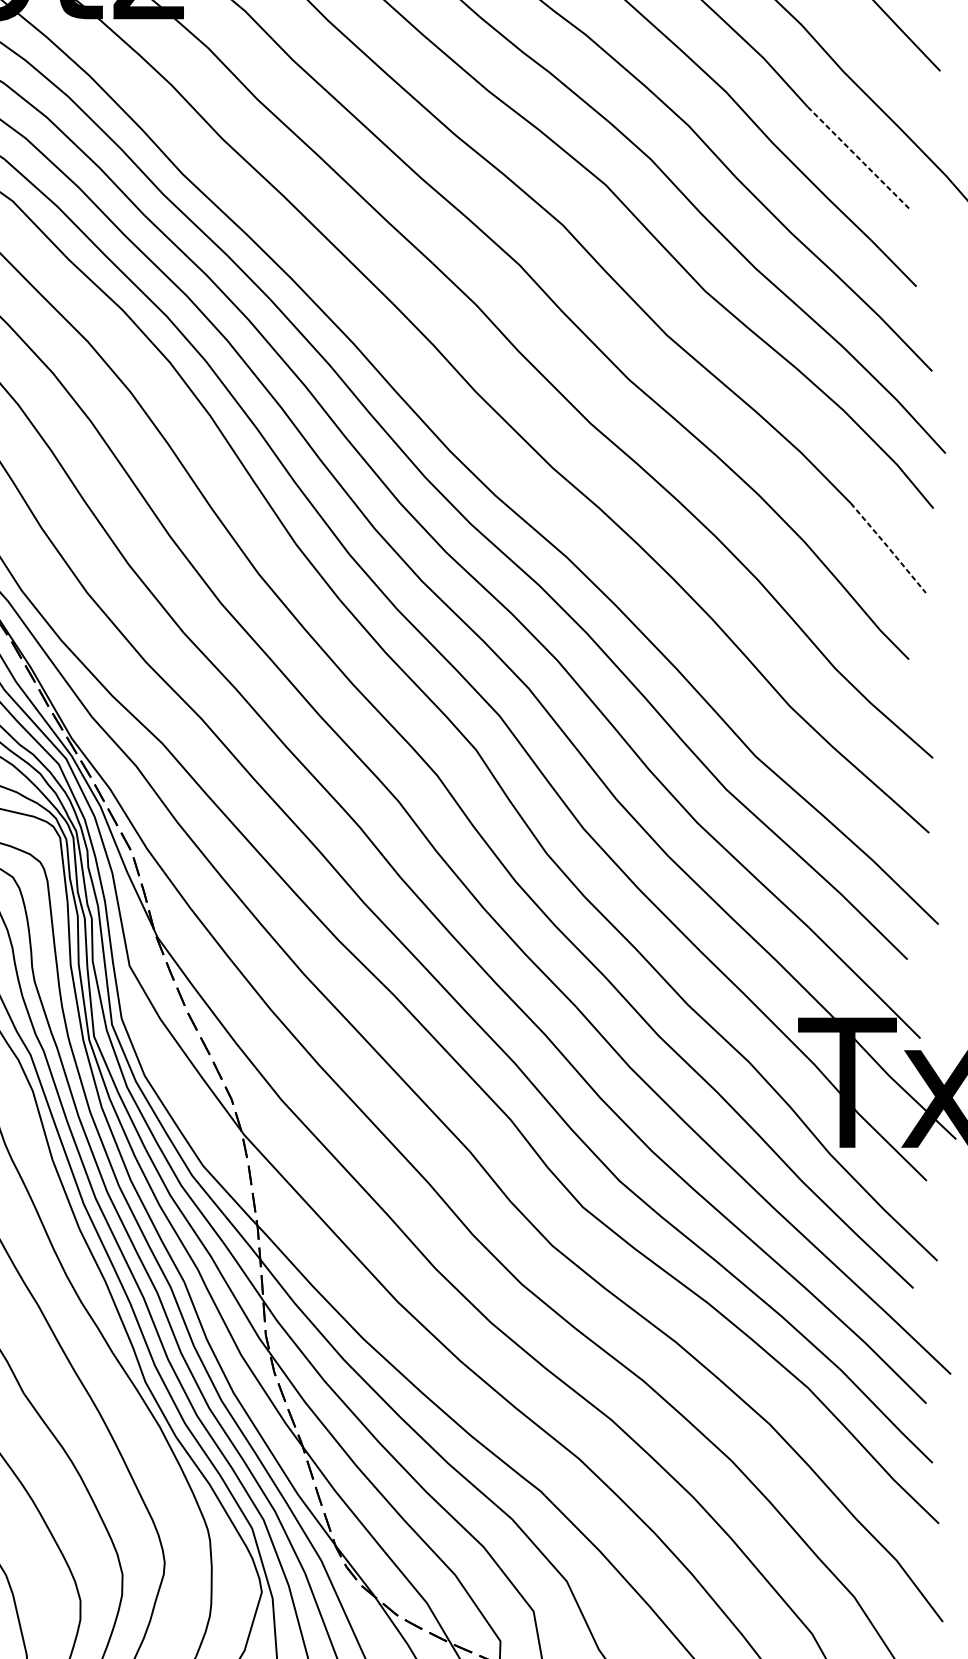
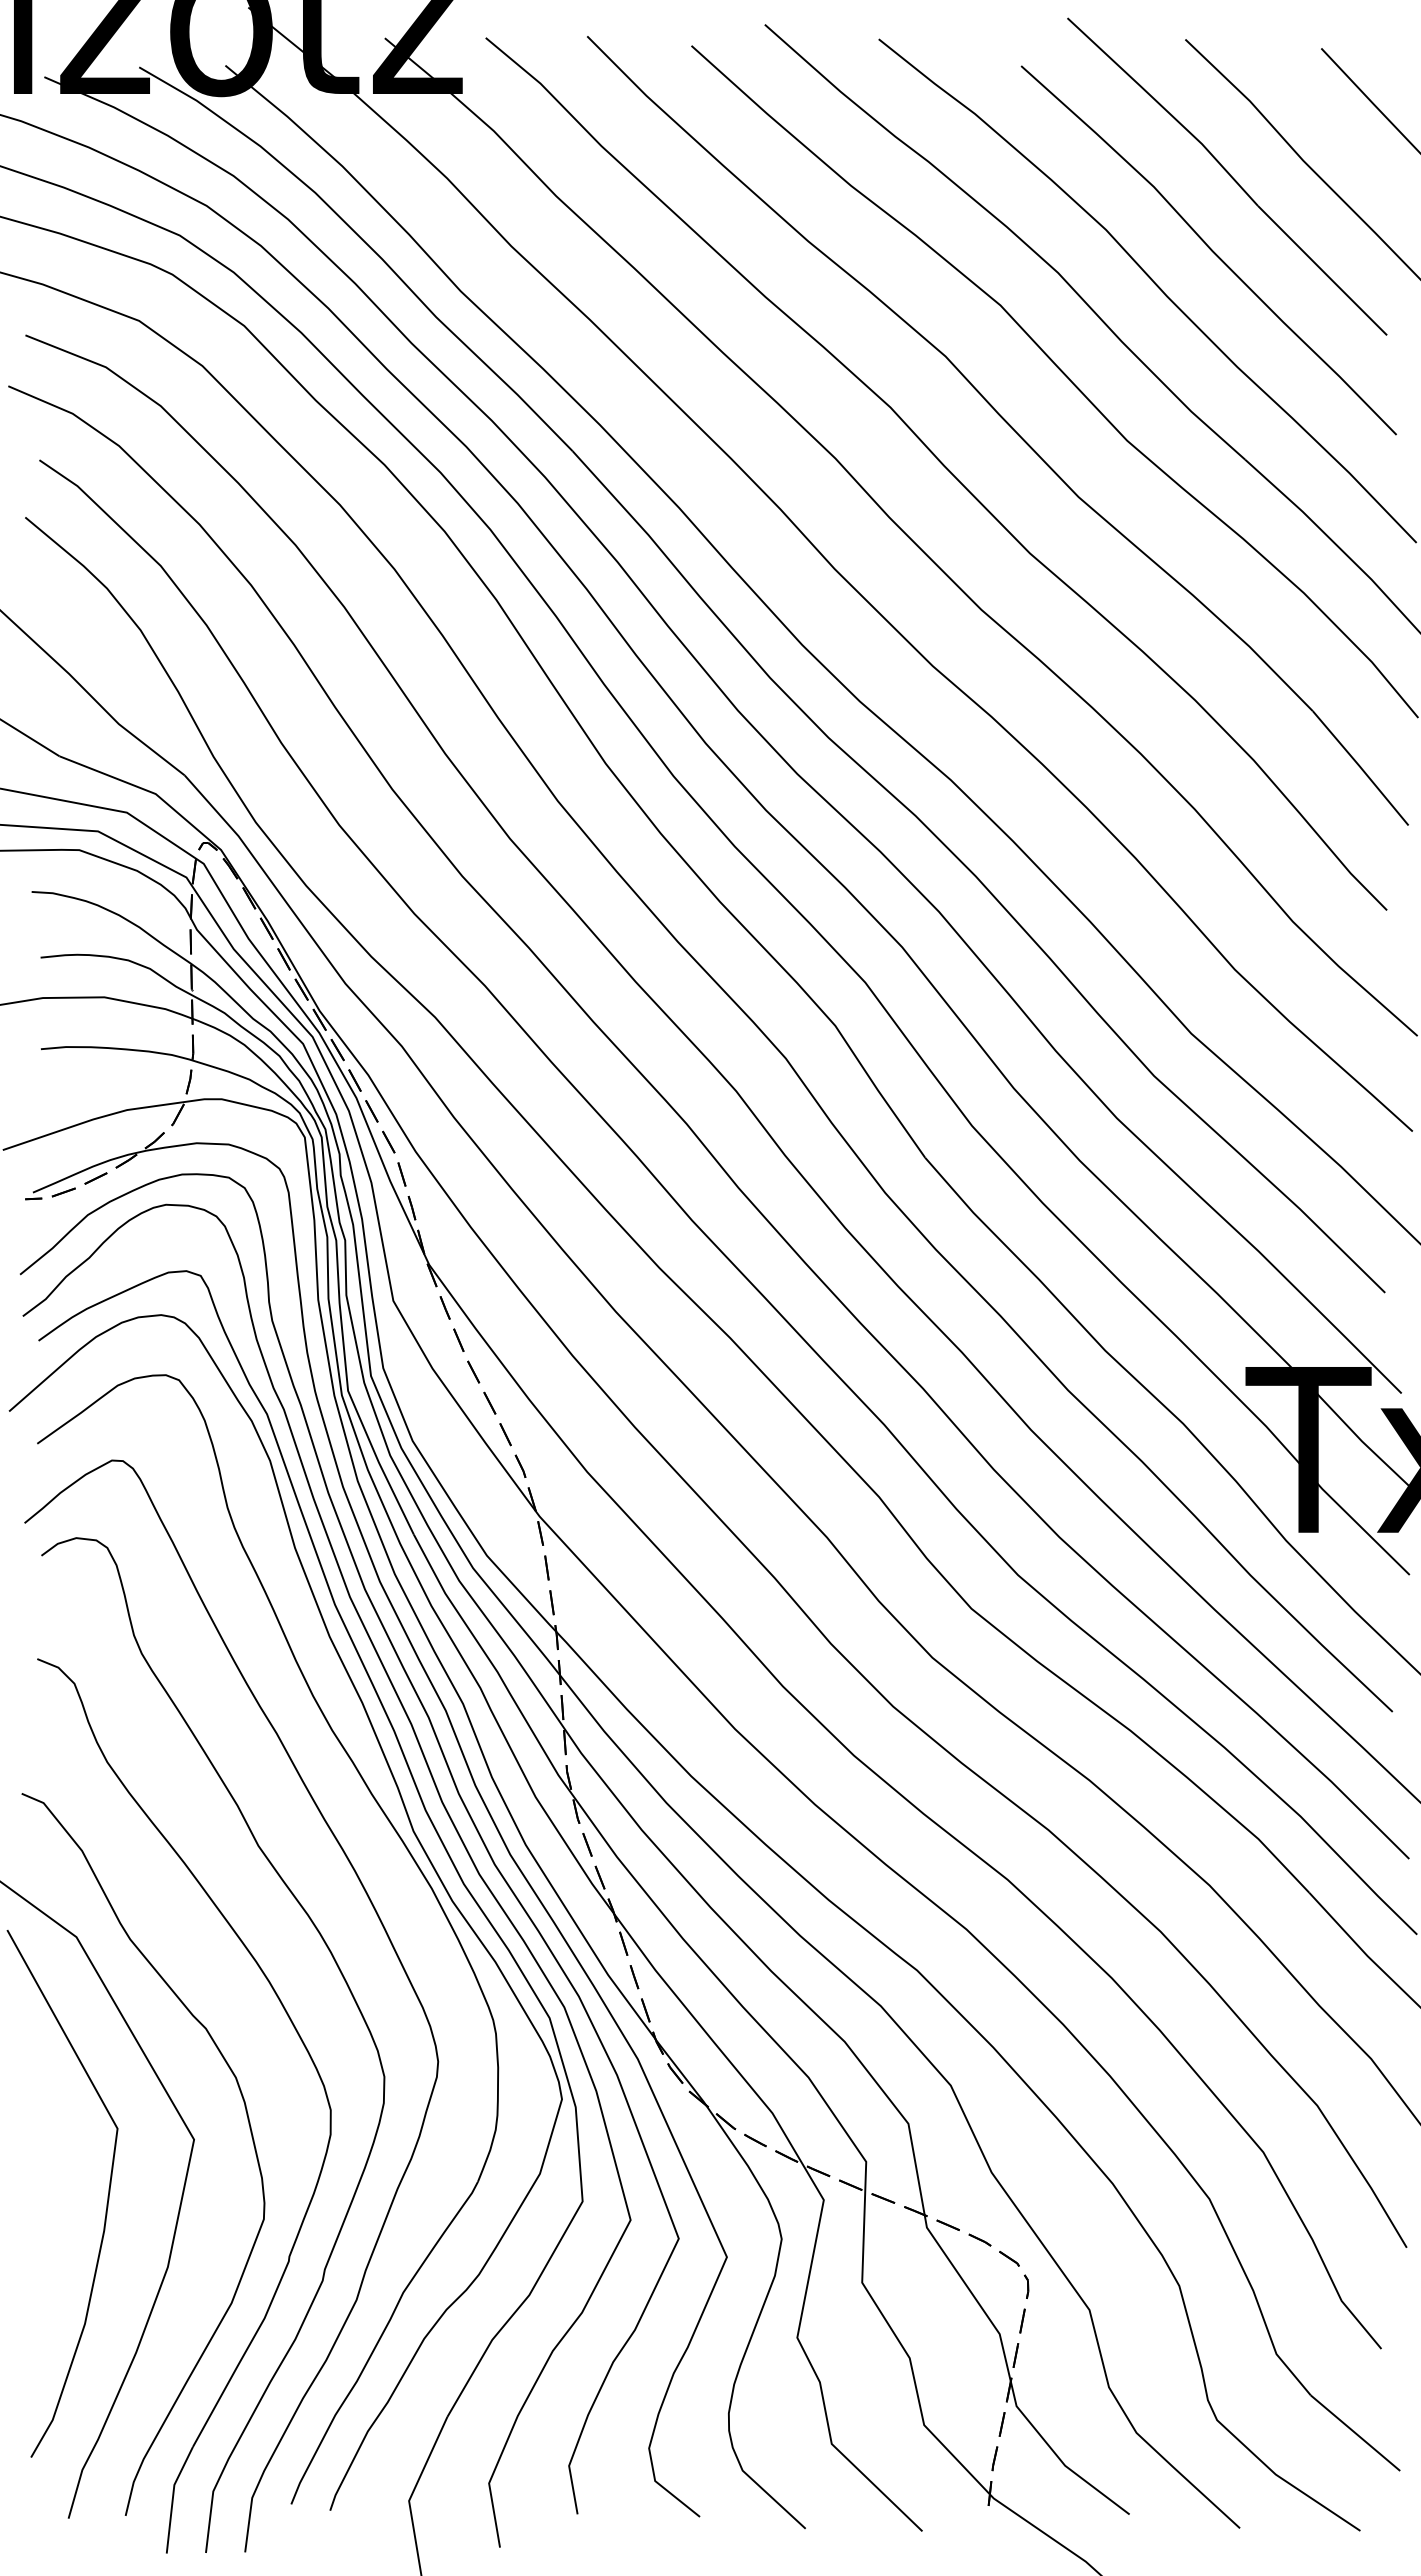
line: (859, 158) -> (1323, 271), dashed -> solid
line: (889, 548) -> (1361, 768), dashed -> solid

